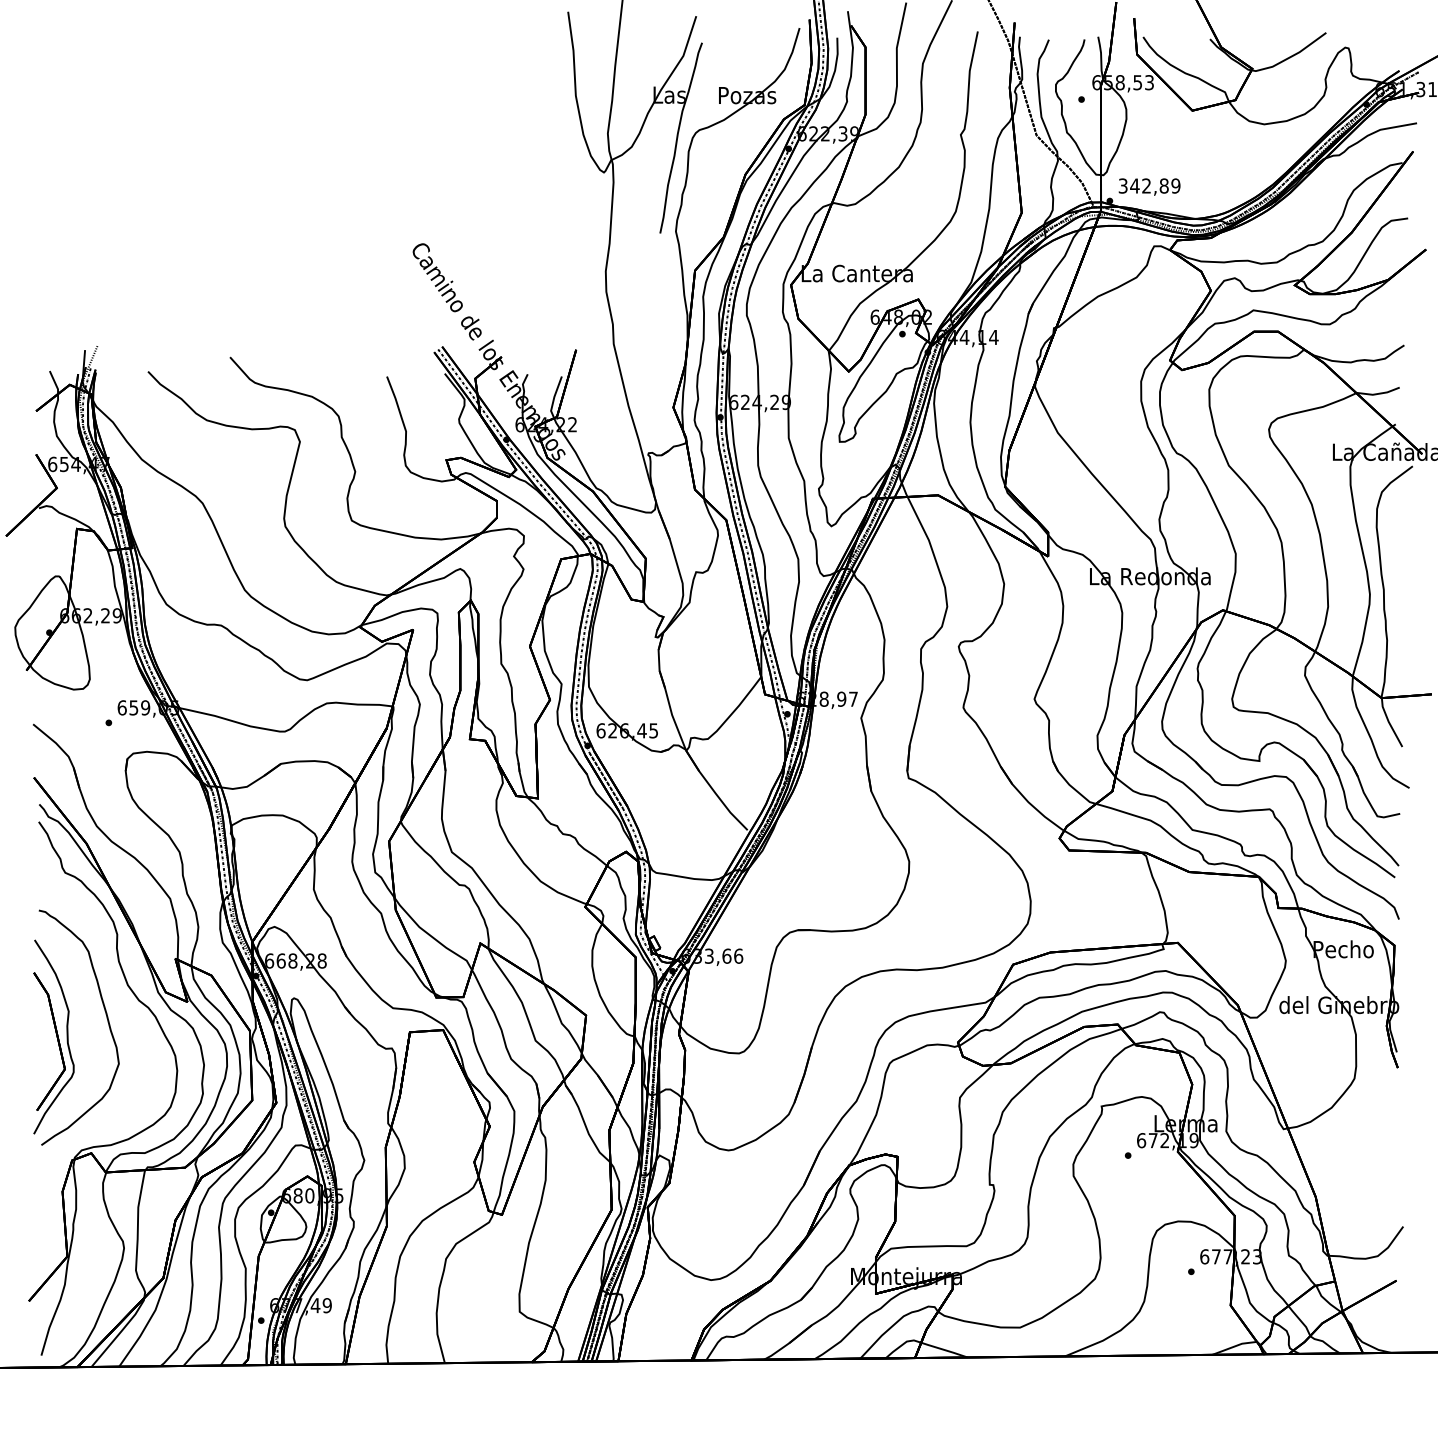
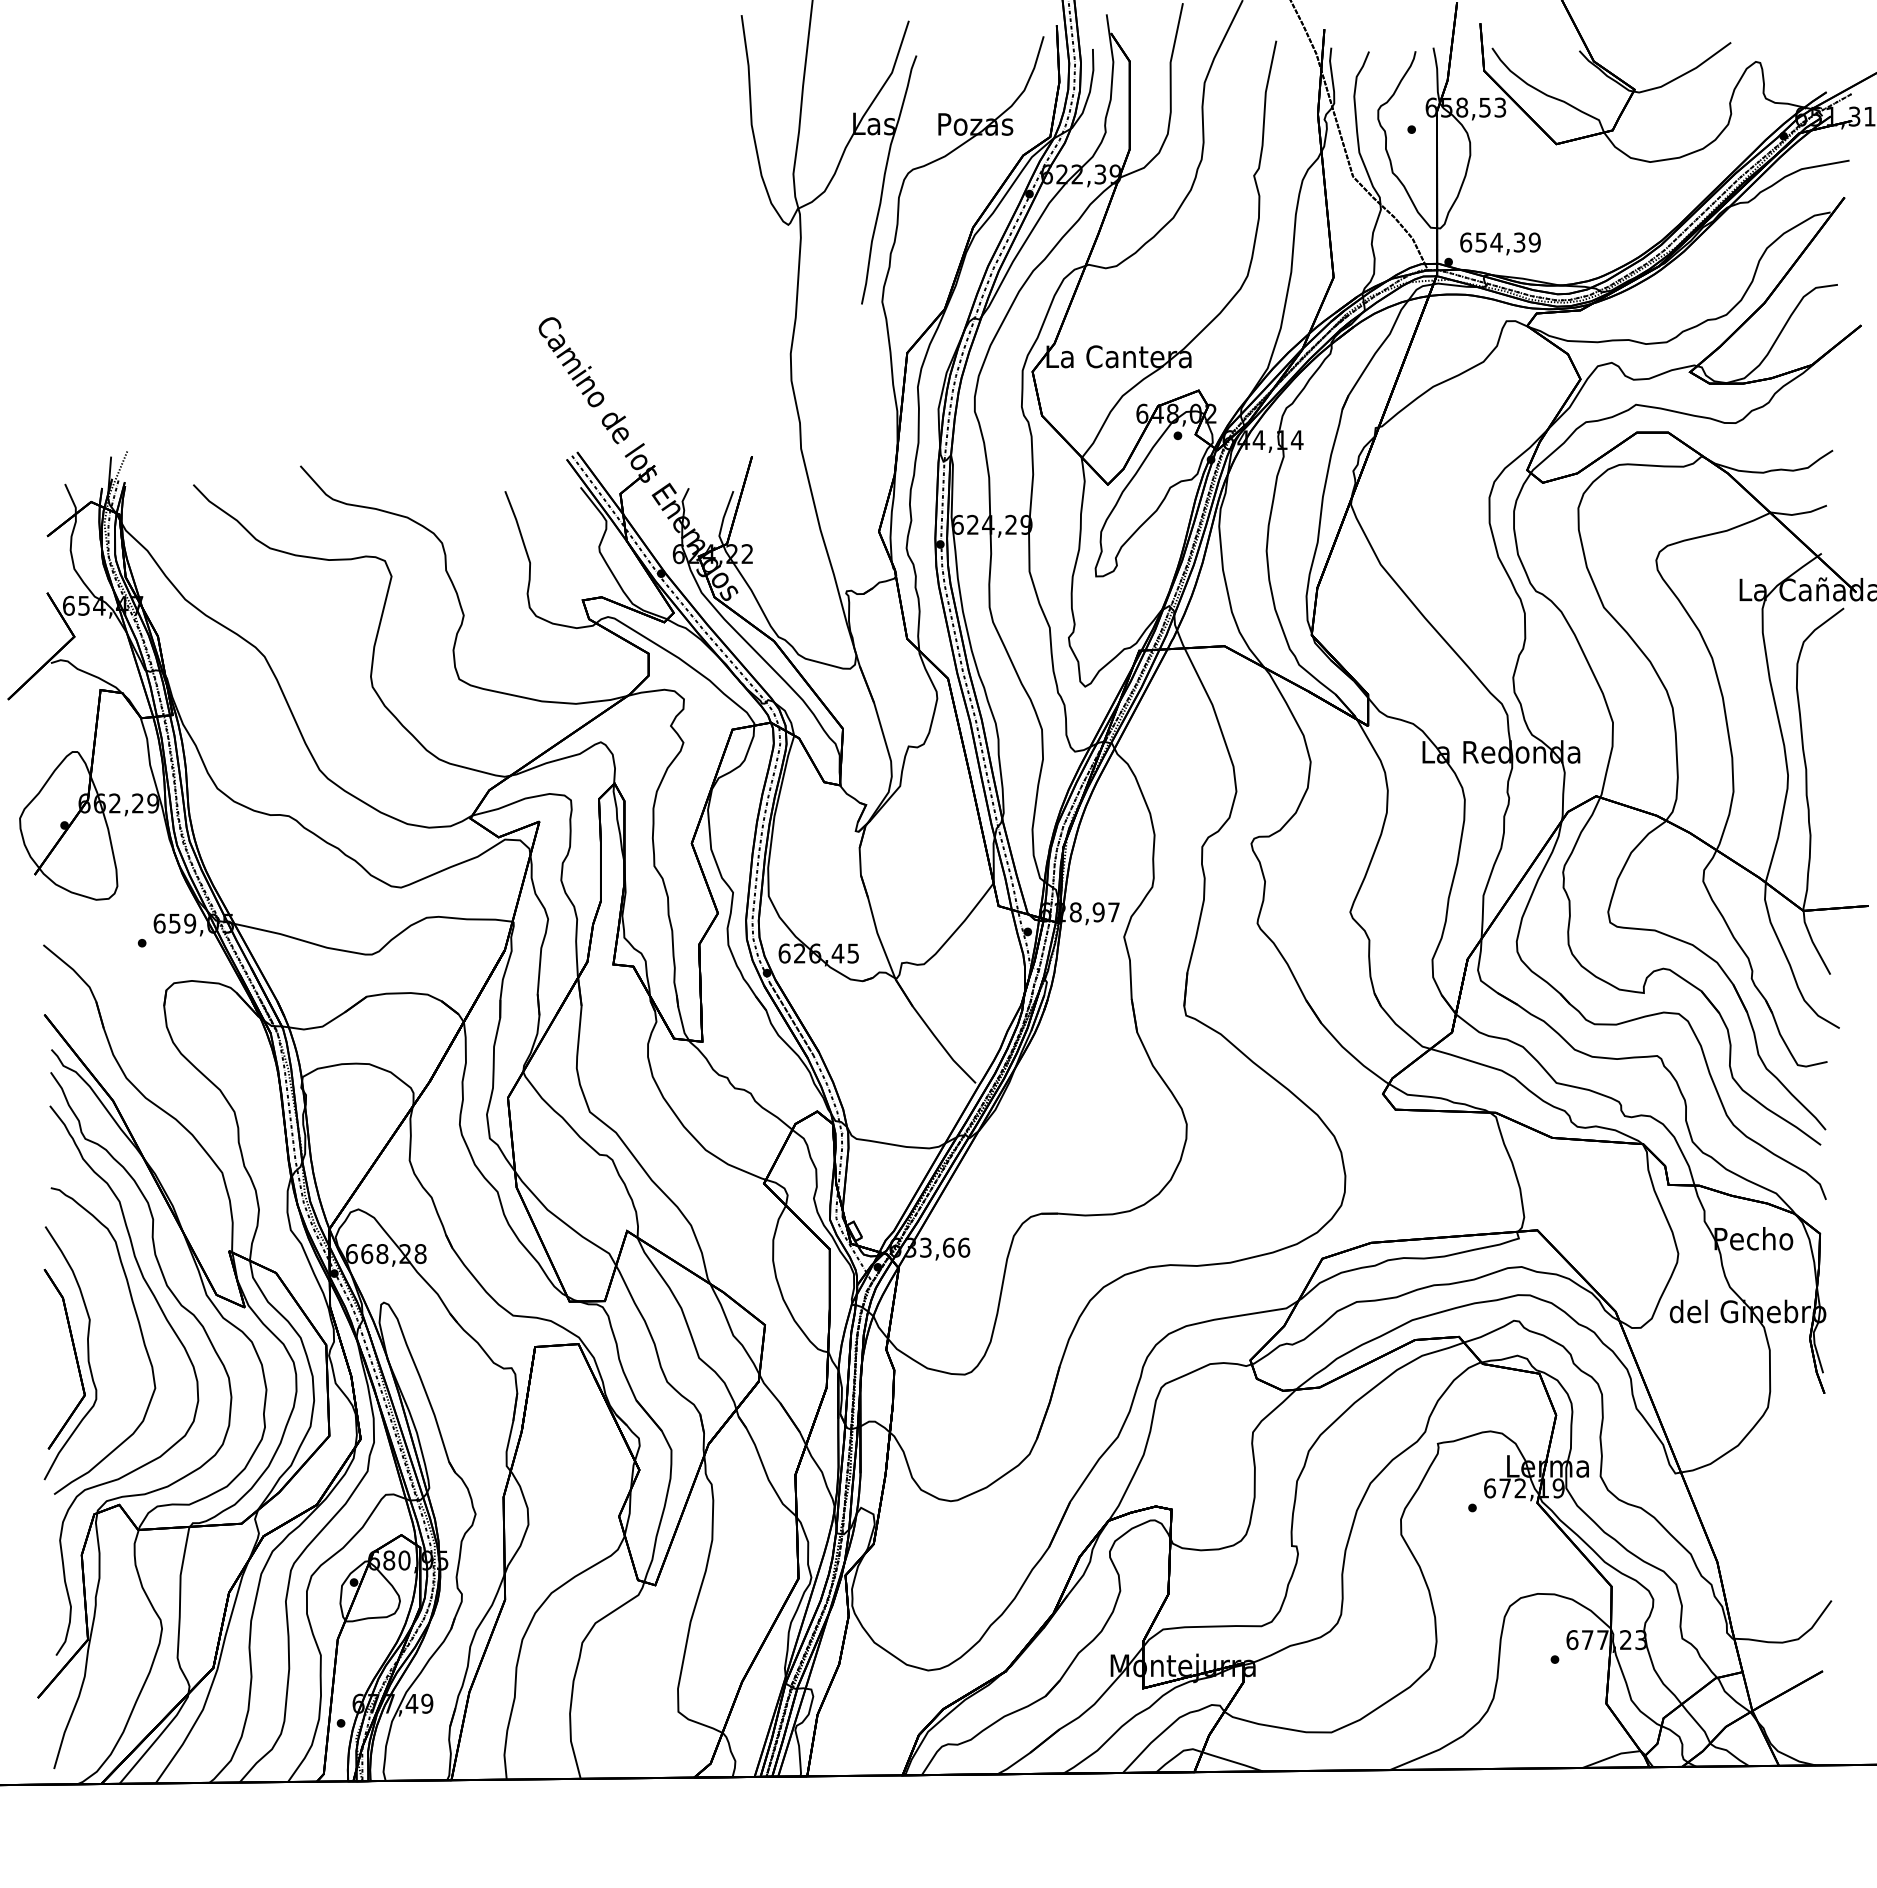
text: (1143, 186) -> (1492, 242), 342,89 -> 654,39
curve: (141, 1034) -> (184, 1350), added

